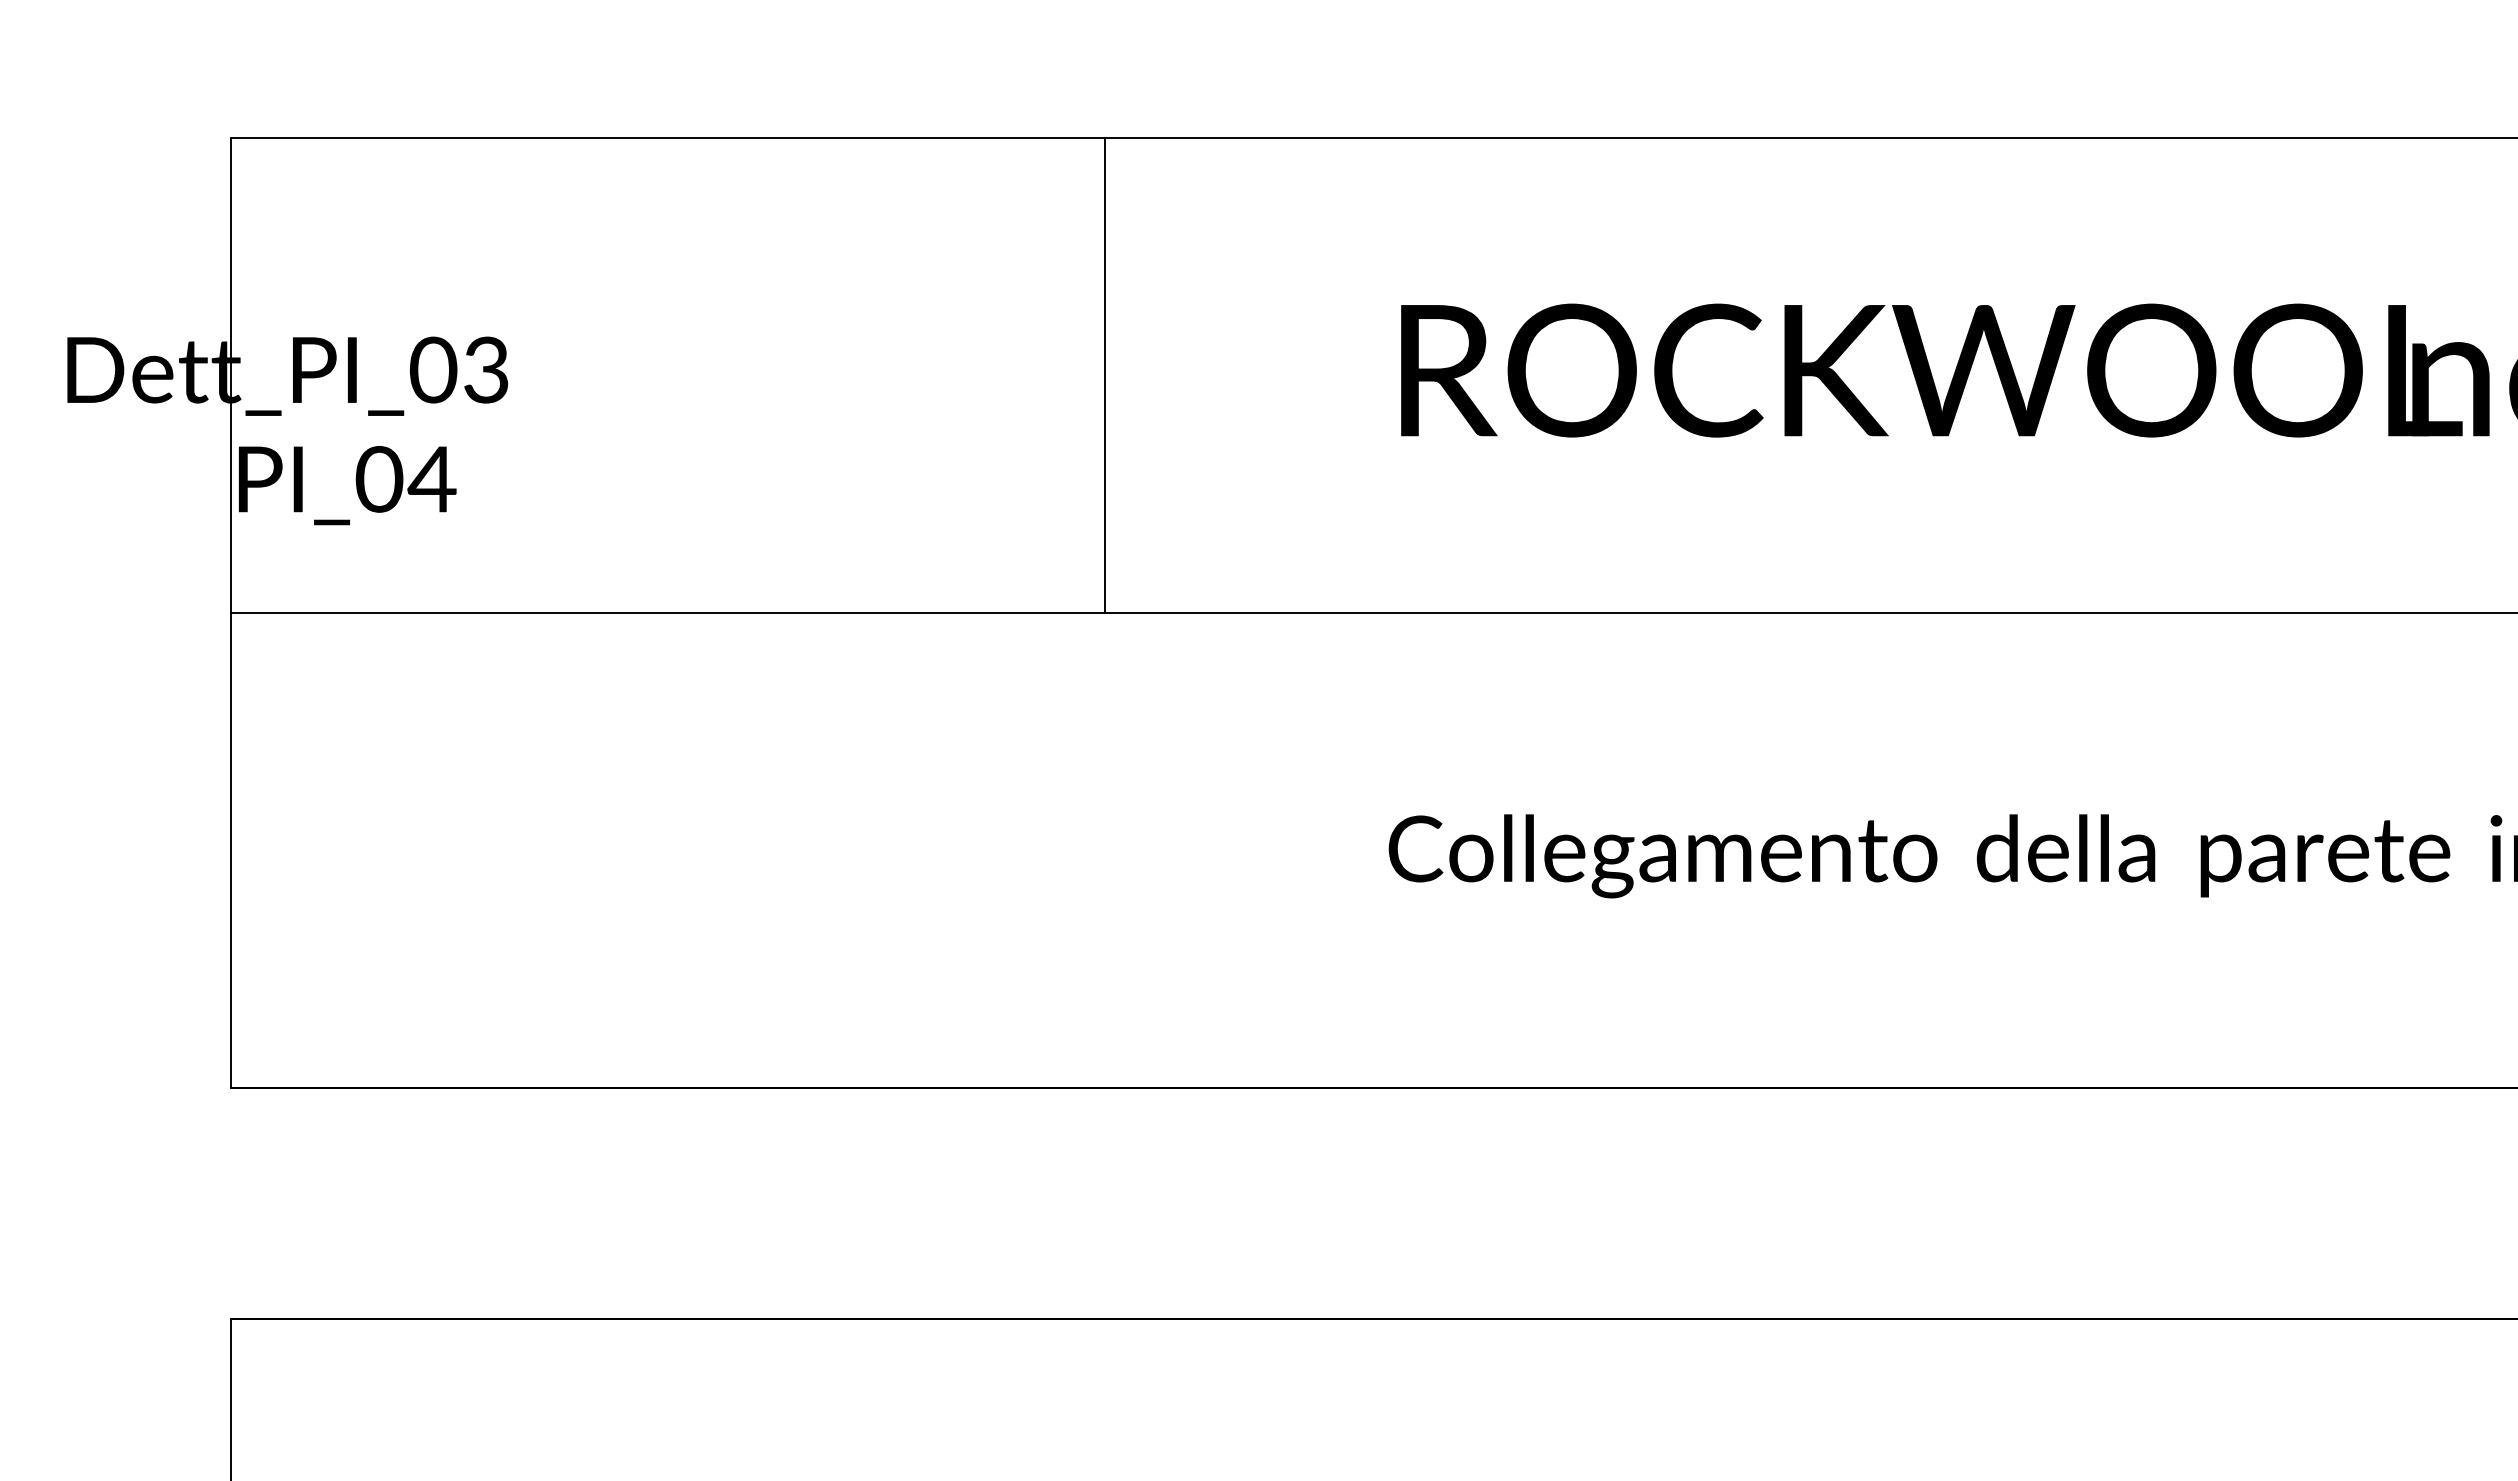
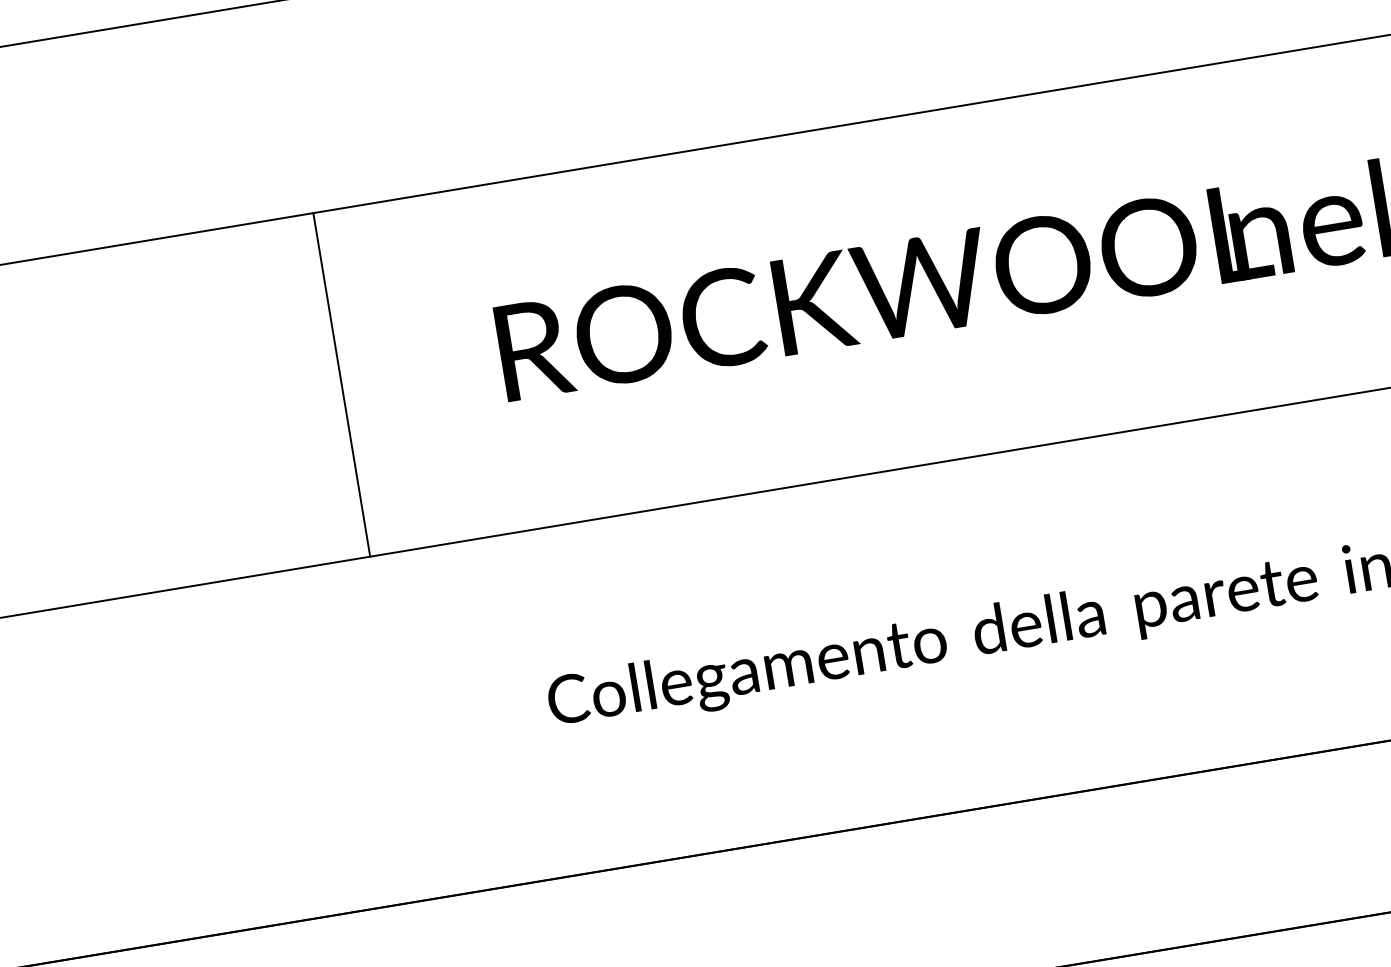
line: (1104, 375) -> (341, 384), moved

